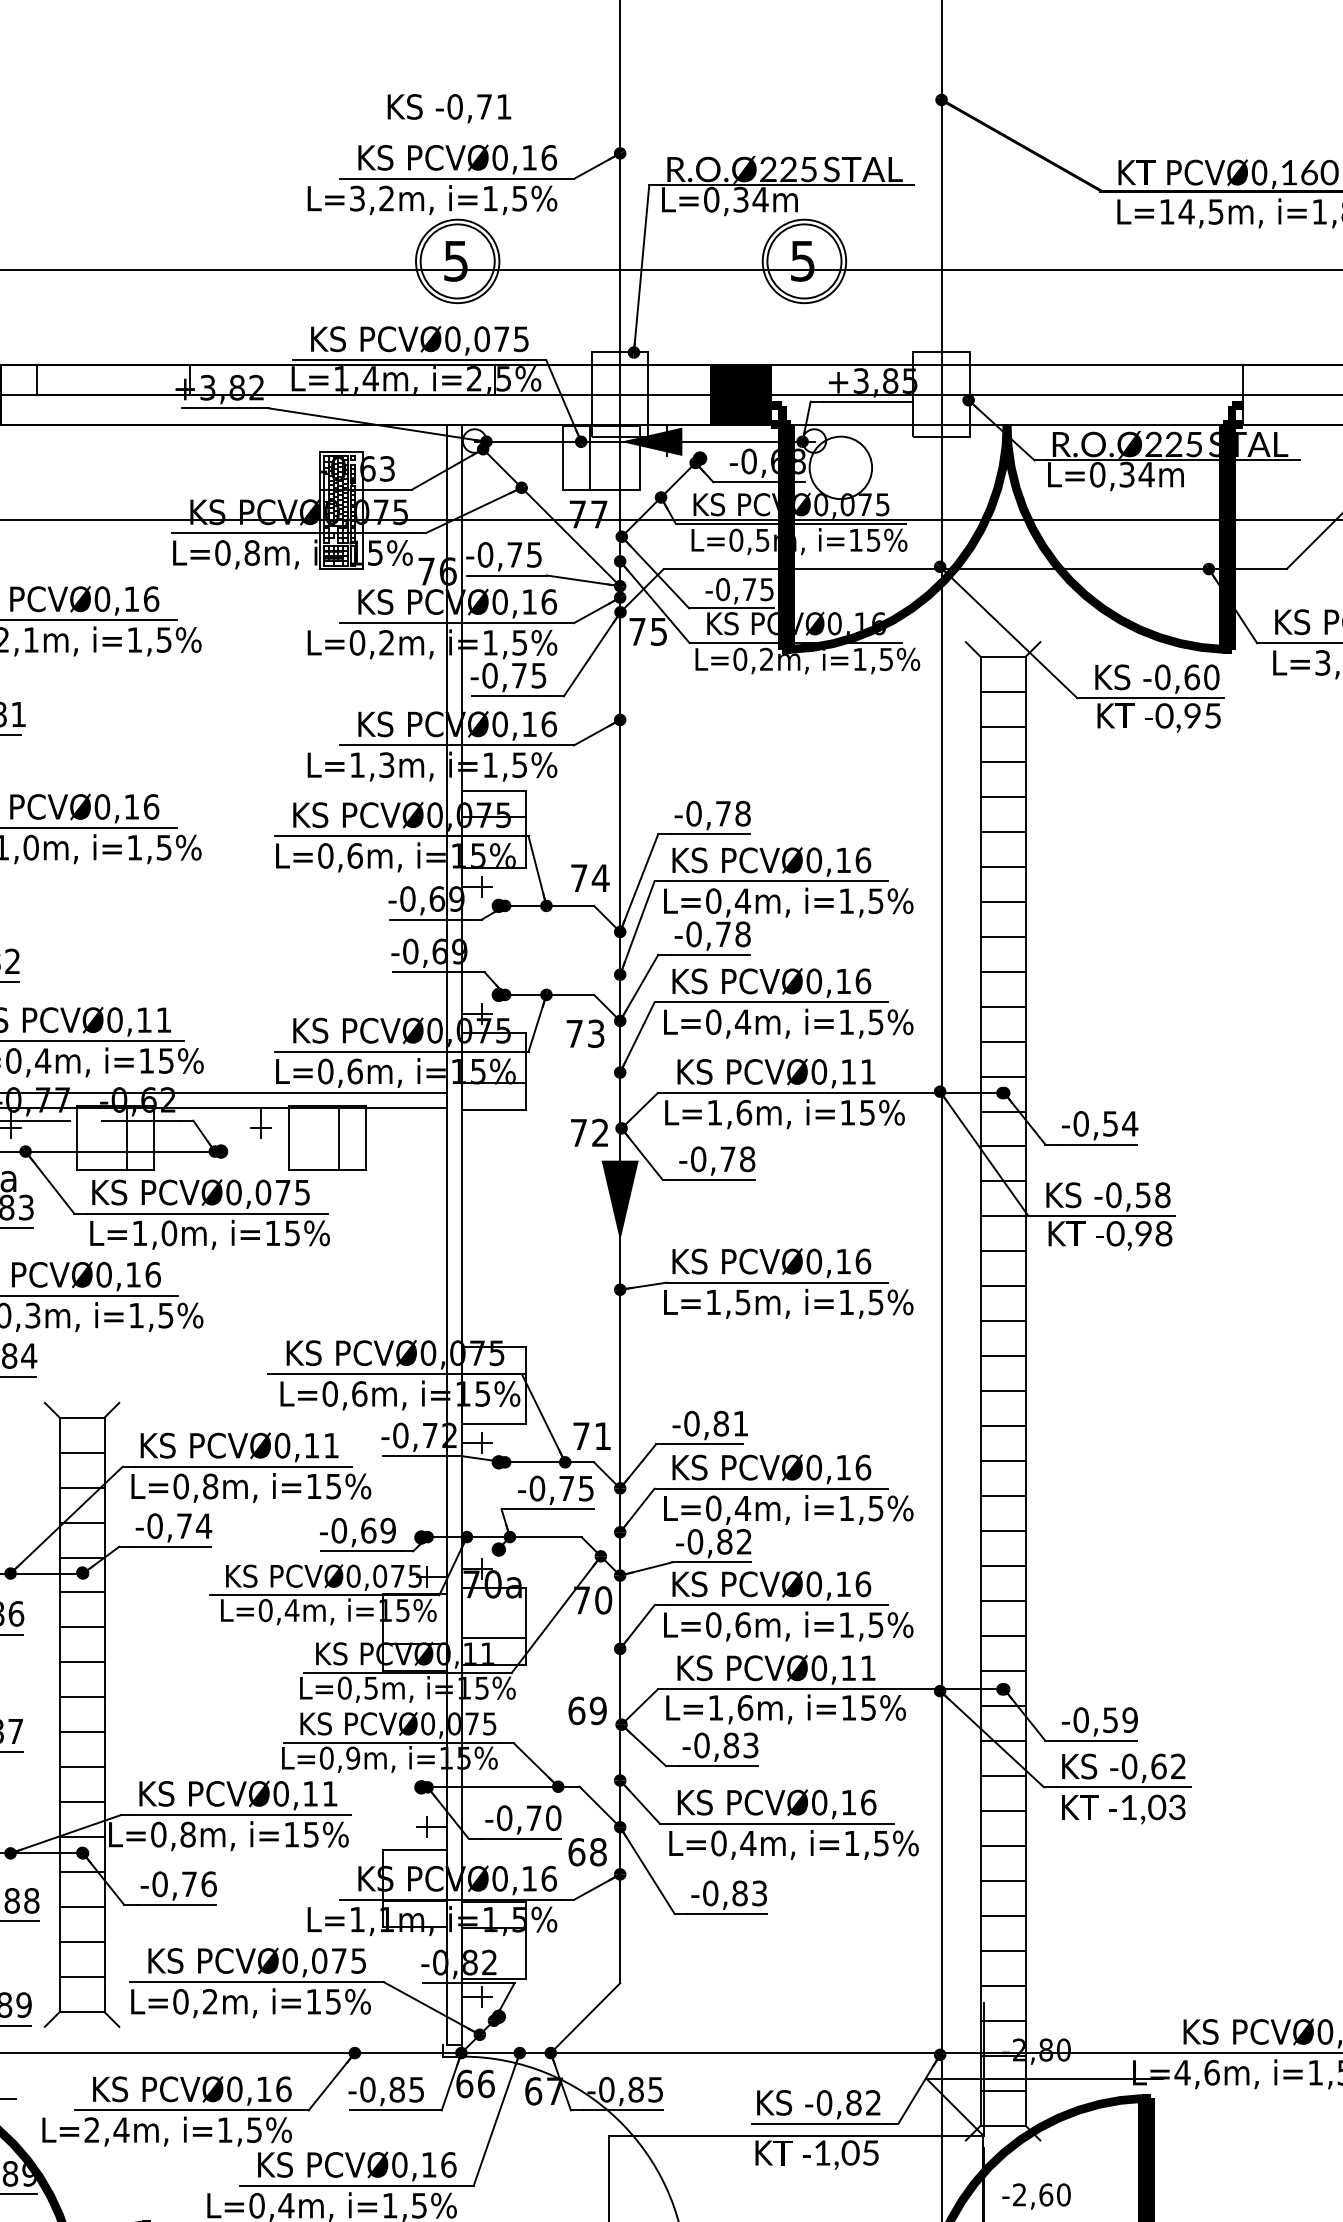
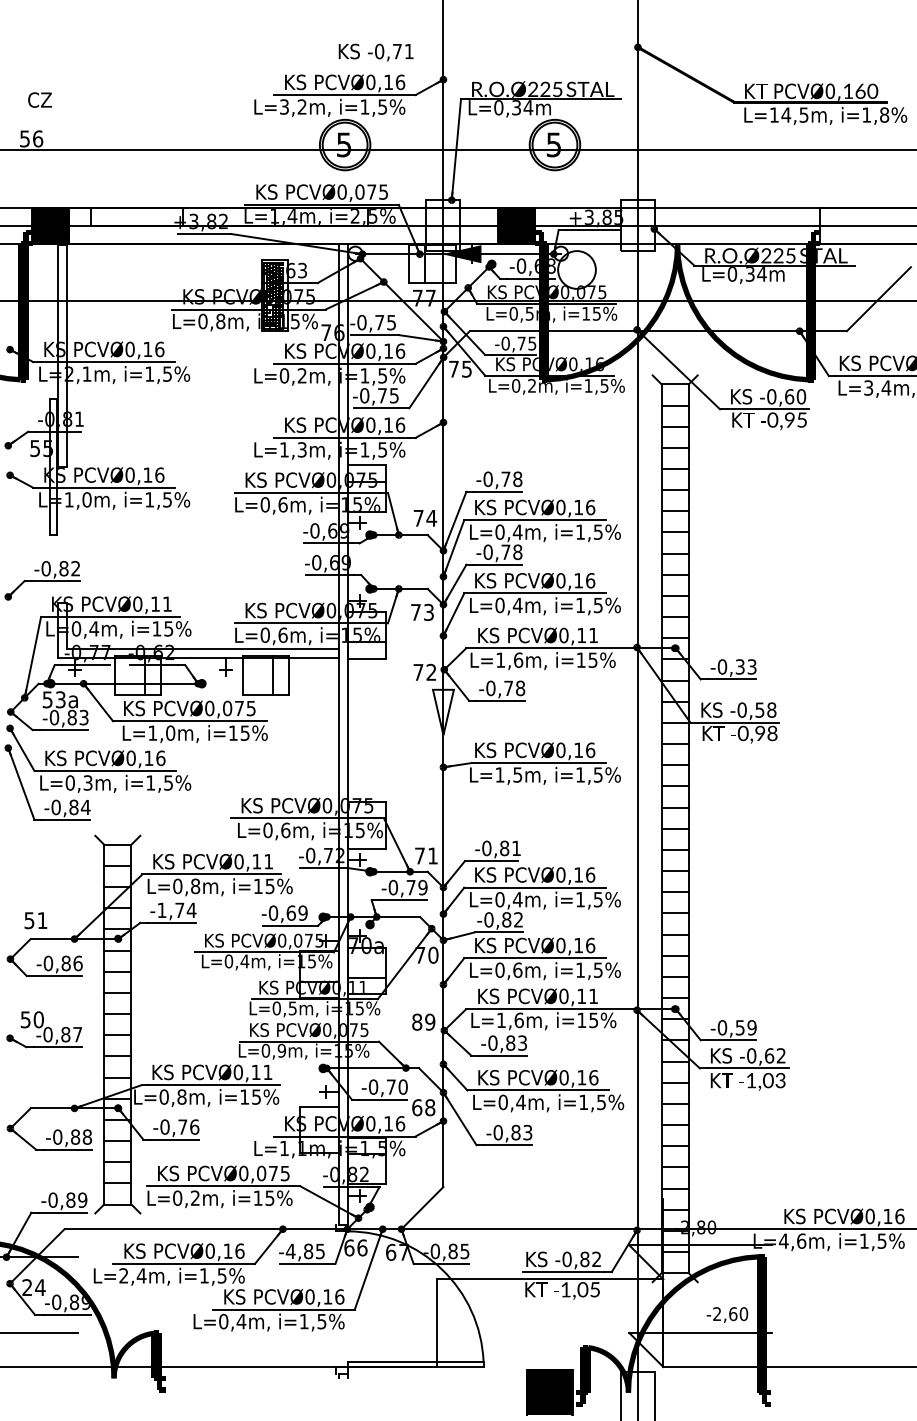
text: (448, 108) -> (375, 52), moved
text: (1120, 1123) -> (746, 666), -0,54 -> -0,33
fill: (618, 1199) -> (442, 712), removed
text: (585, 1488) -> (422, 887), -0,75 -> -0,79
text: (154, 1526) -> (161, 910), -0,74 -> -1,74
text: (577, 1709) -> (417, 1021), 69 -> 89
text: (367, 2089) -> (290, 1251), -0,85 -> -4,85
text: (1036, 2195) -> (727, 1314), moved

